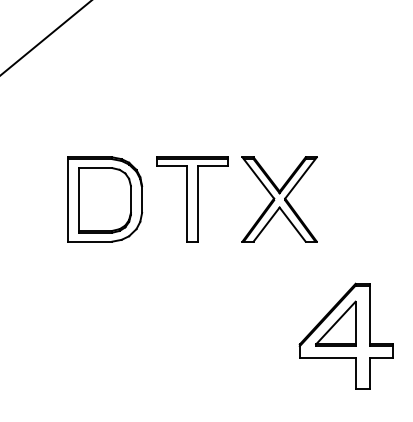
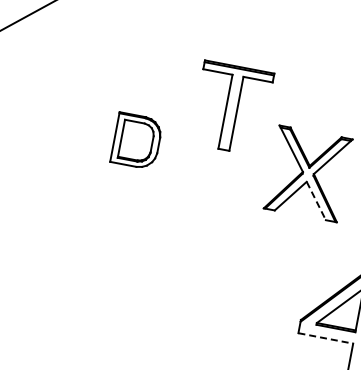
part: (105, 199) -> (137, 141), size x0.6
part: (192, 199) -> (232, 108), moved
line: (292, 225) -> (315, 201), solid -> dashed
line: (327, 357) -> (325, 338), solid -> dashed

